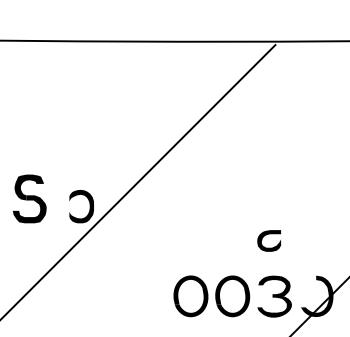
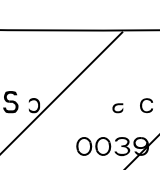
fill: (327, 206) -> (146, 105), added
part: (268, 241) -> (117, 108), moved
fill: (314, 289) -> (140, 143), added

